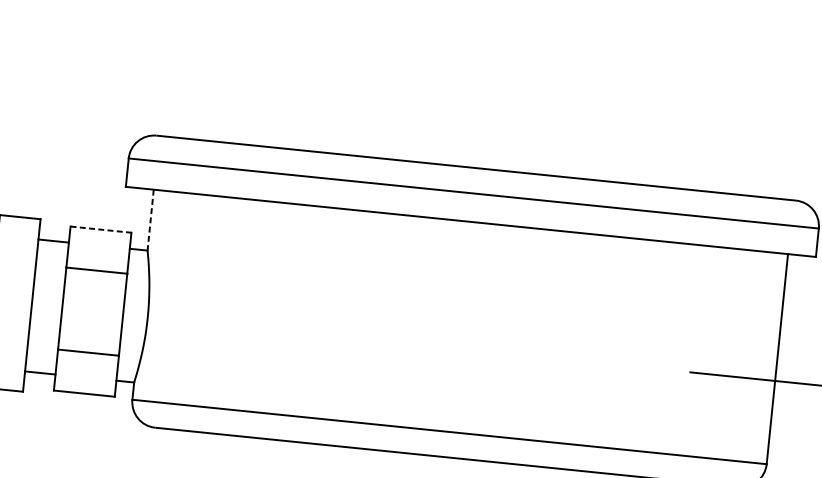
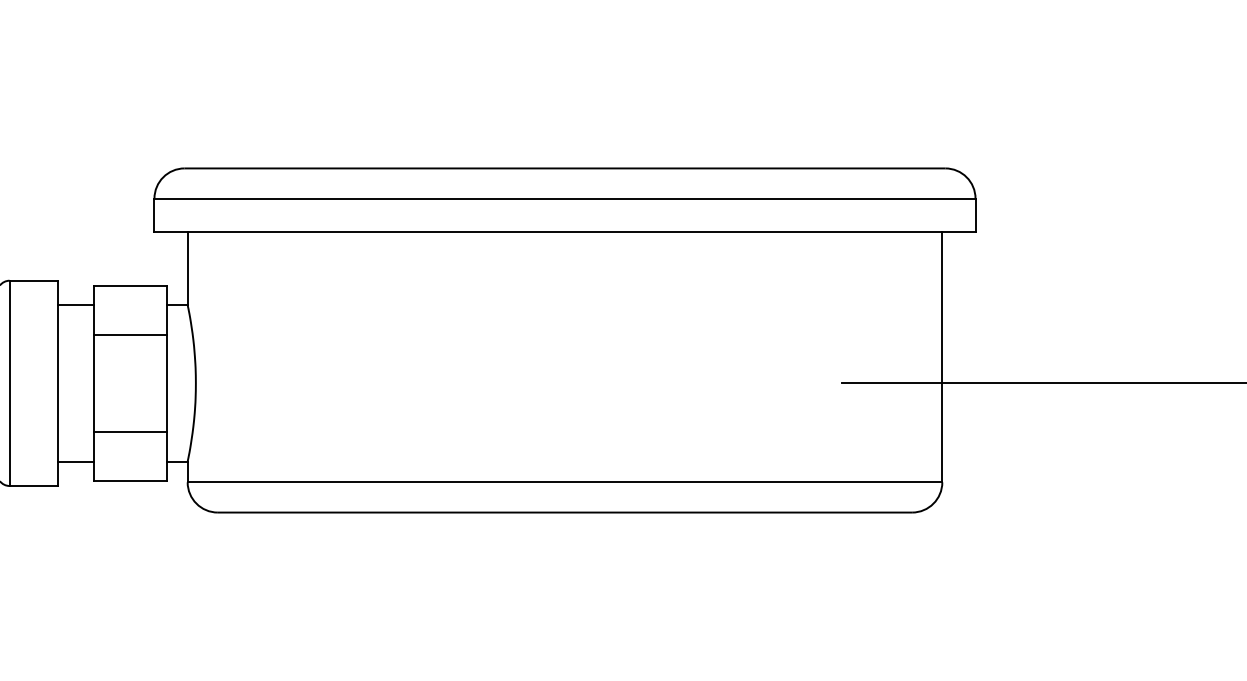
line: (150, 220) -> (187, 269), dashed -> solid
line: (101, 229) -> (130, 285), dashed -> solid

